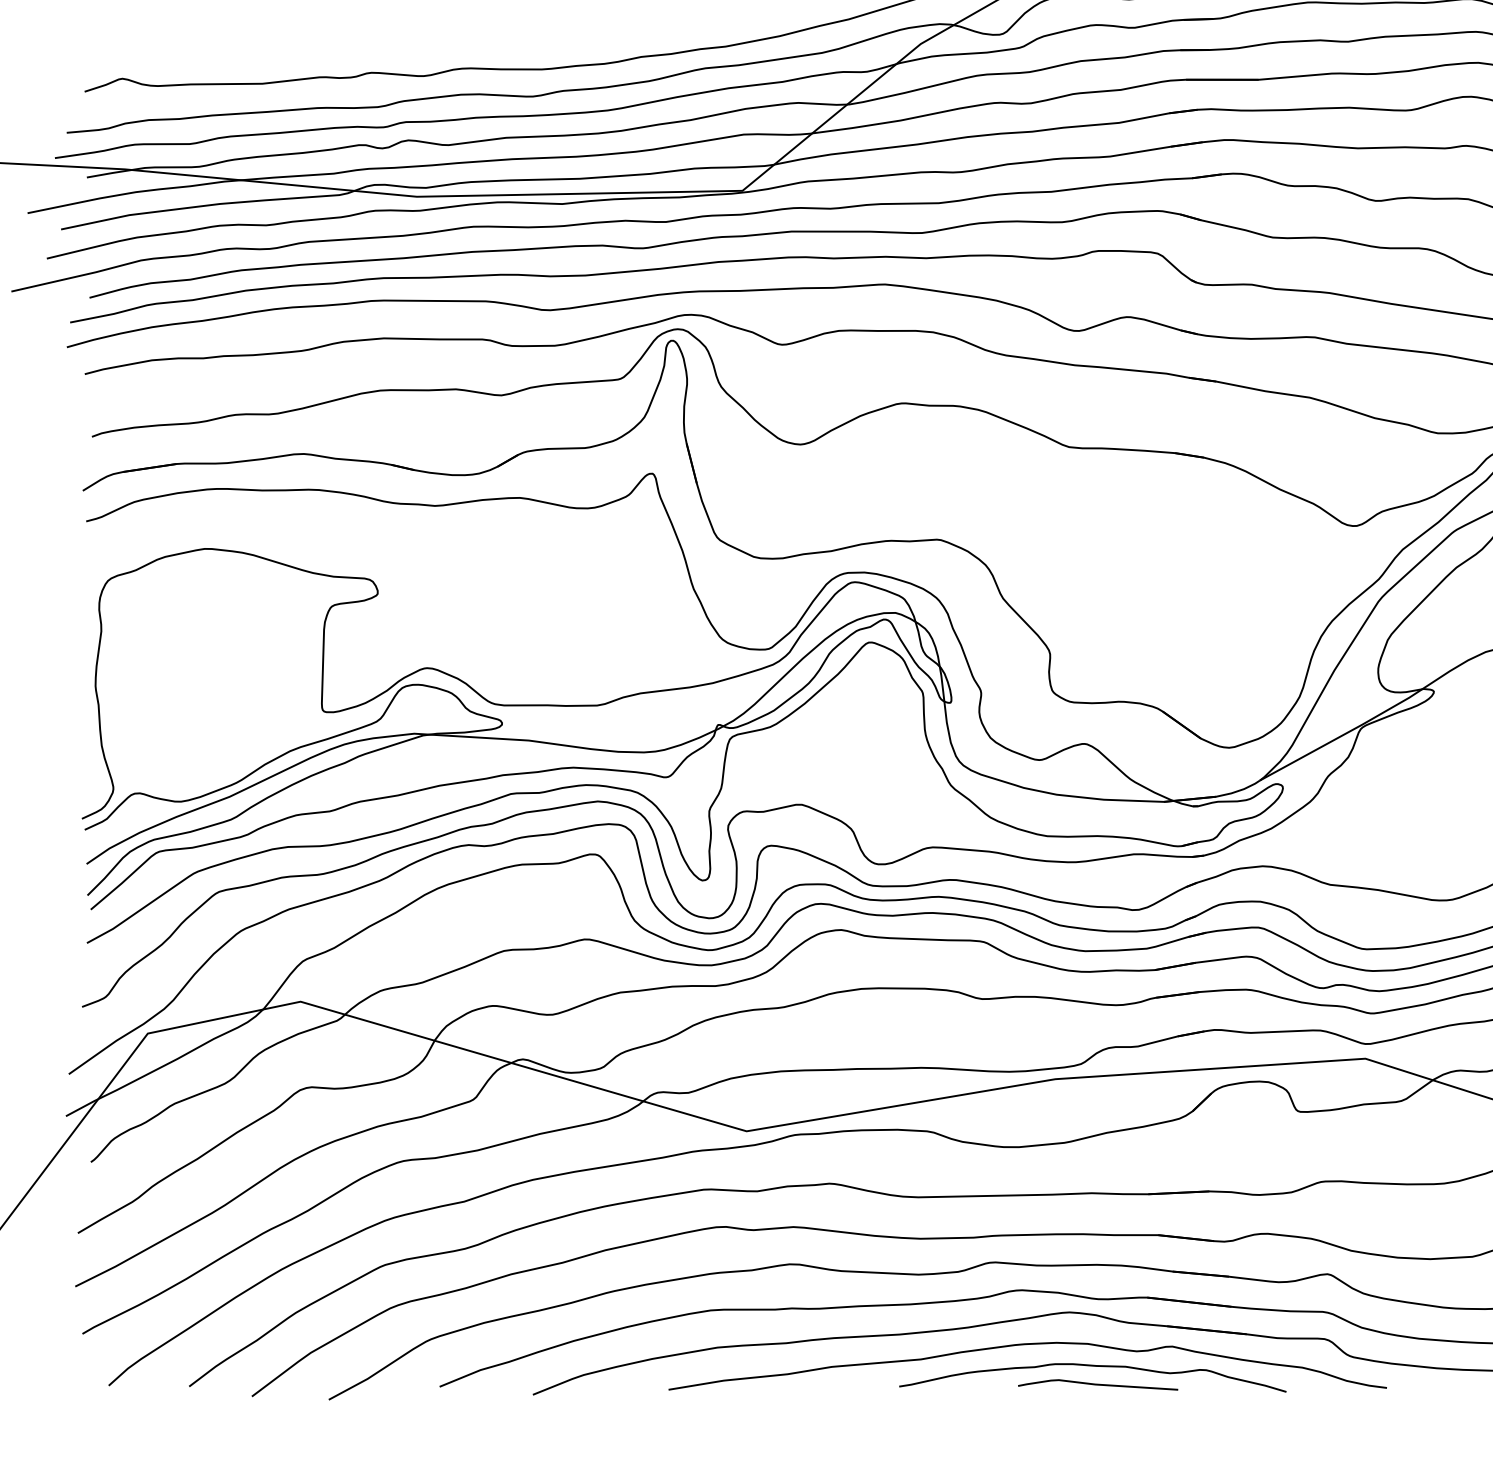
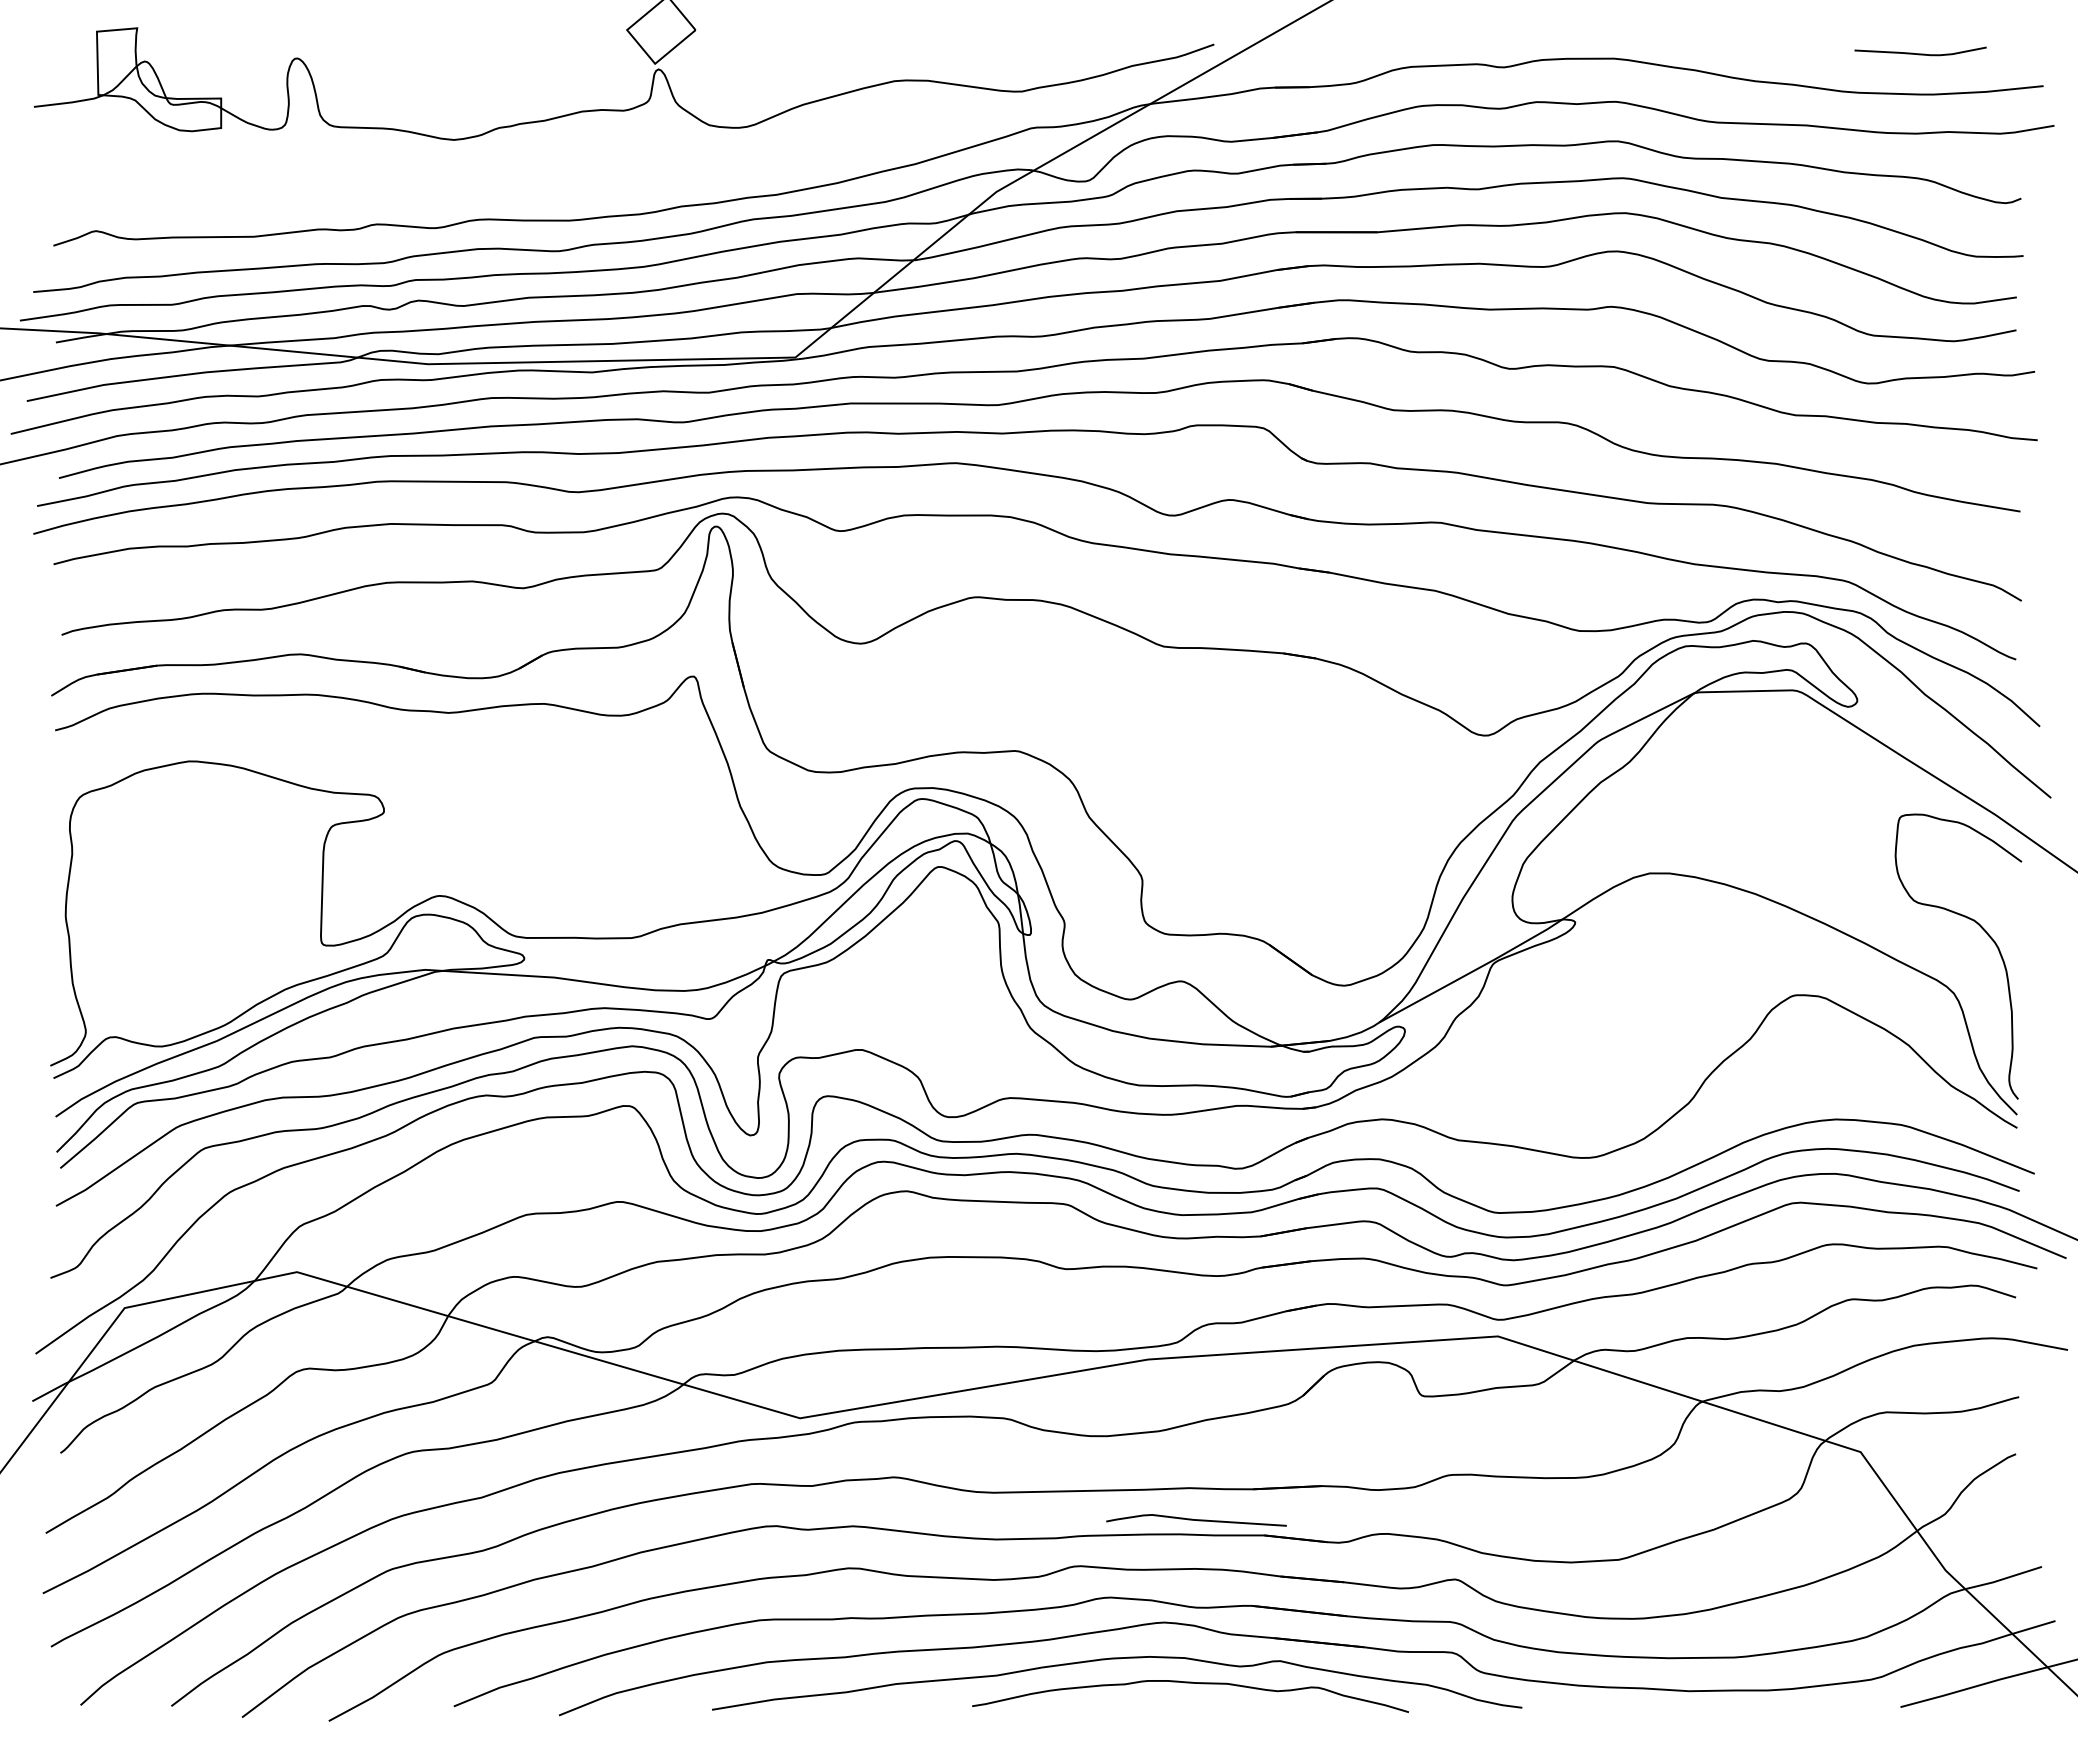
curve: (1098, 1385) -> (1196, 1520), moved

